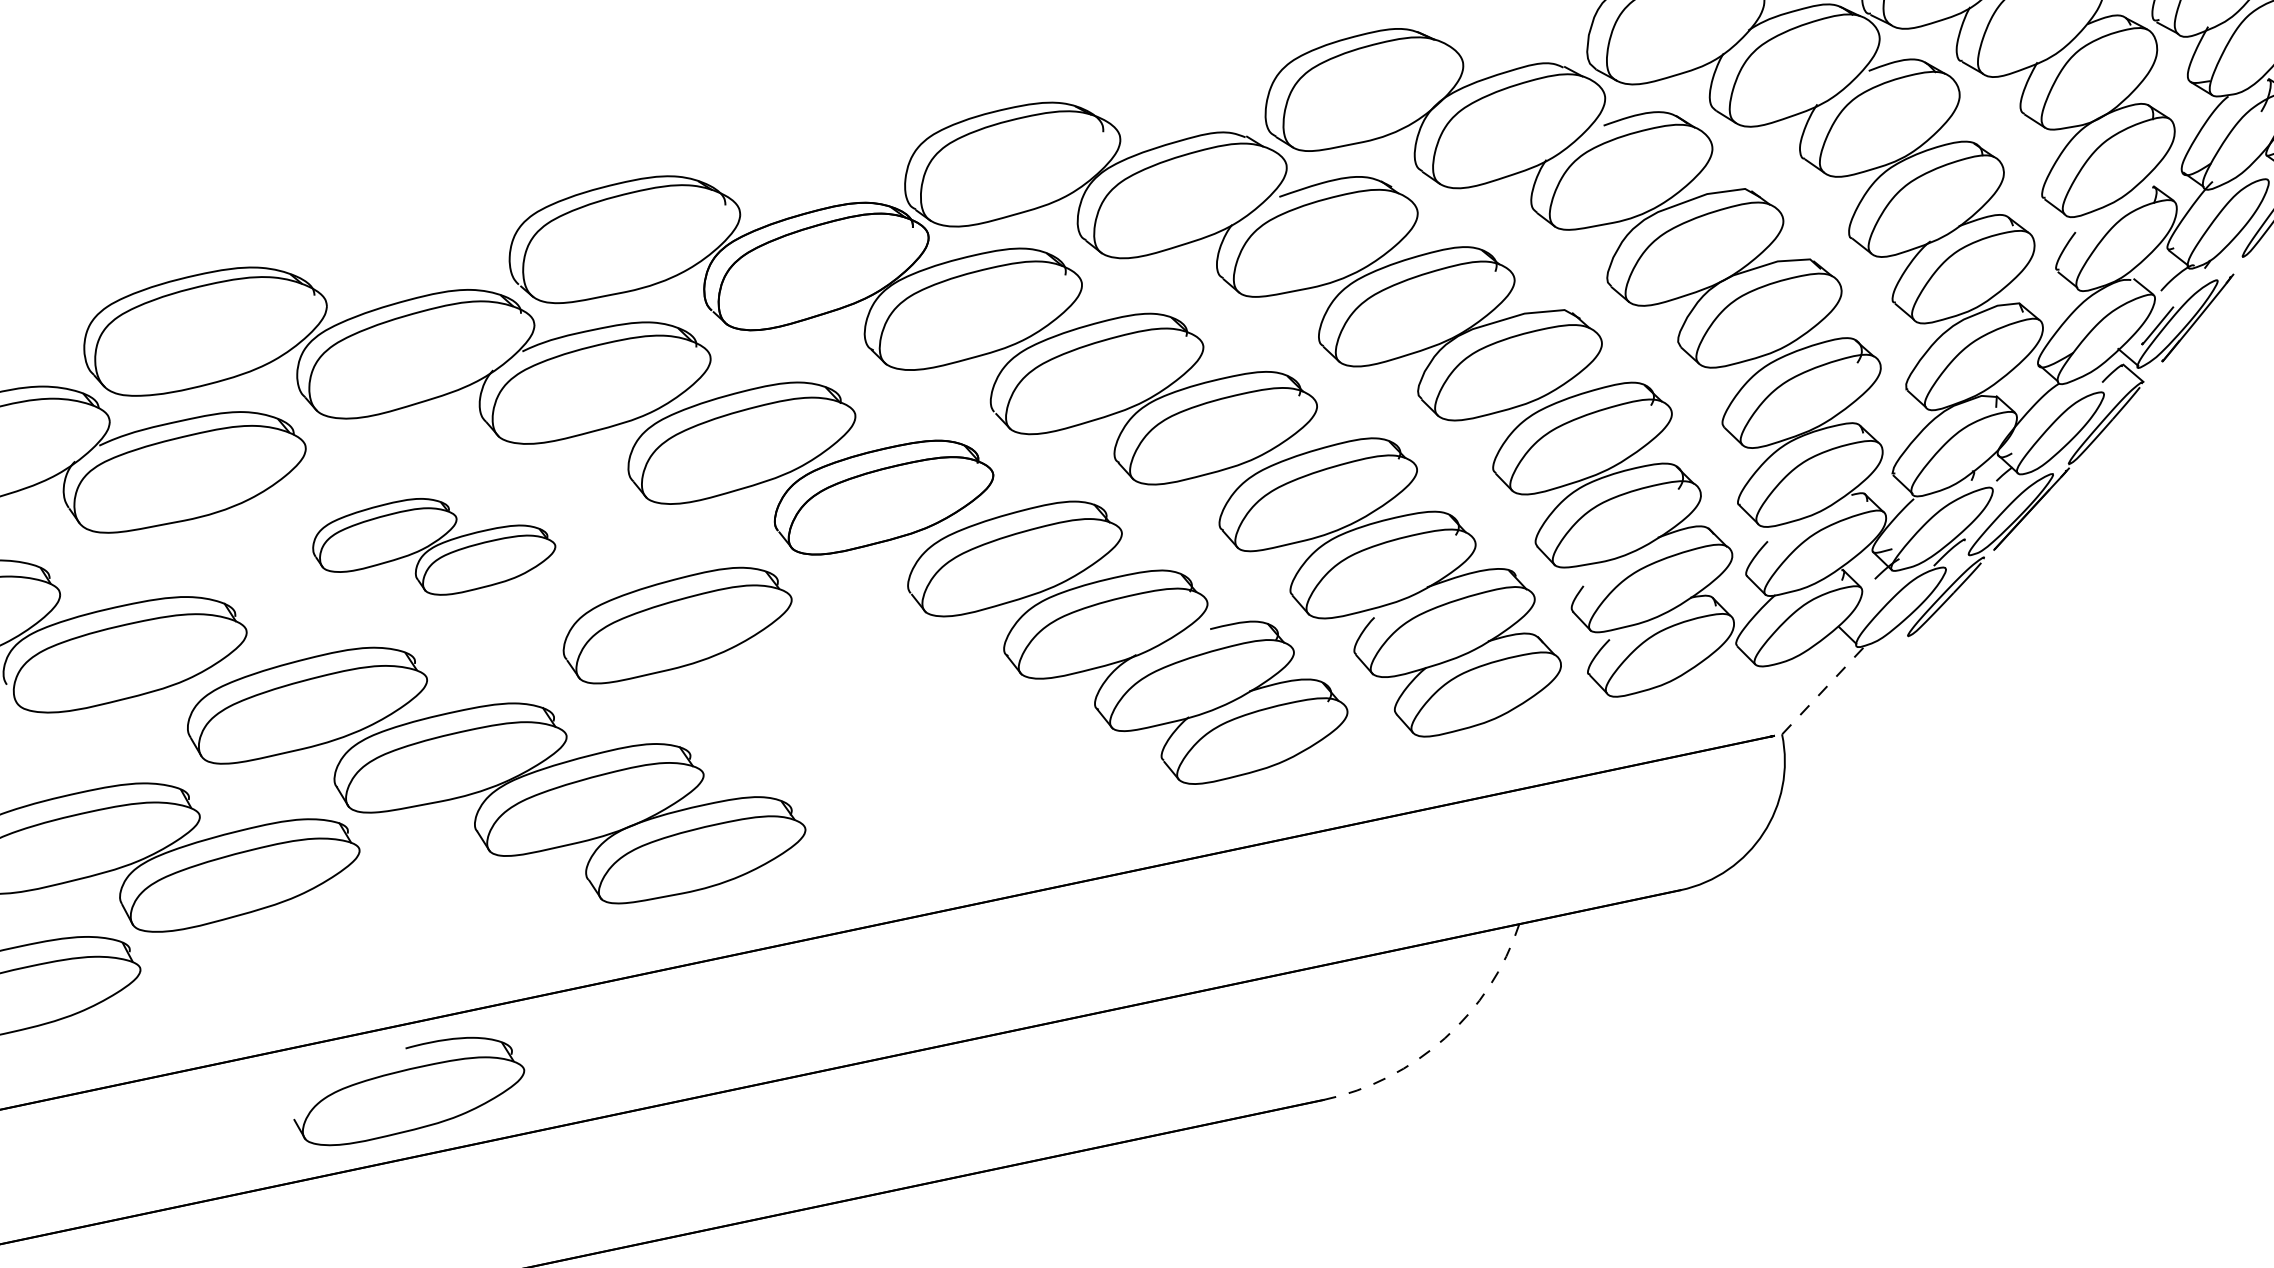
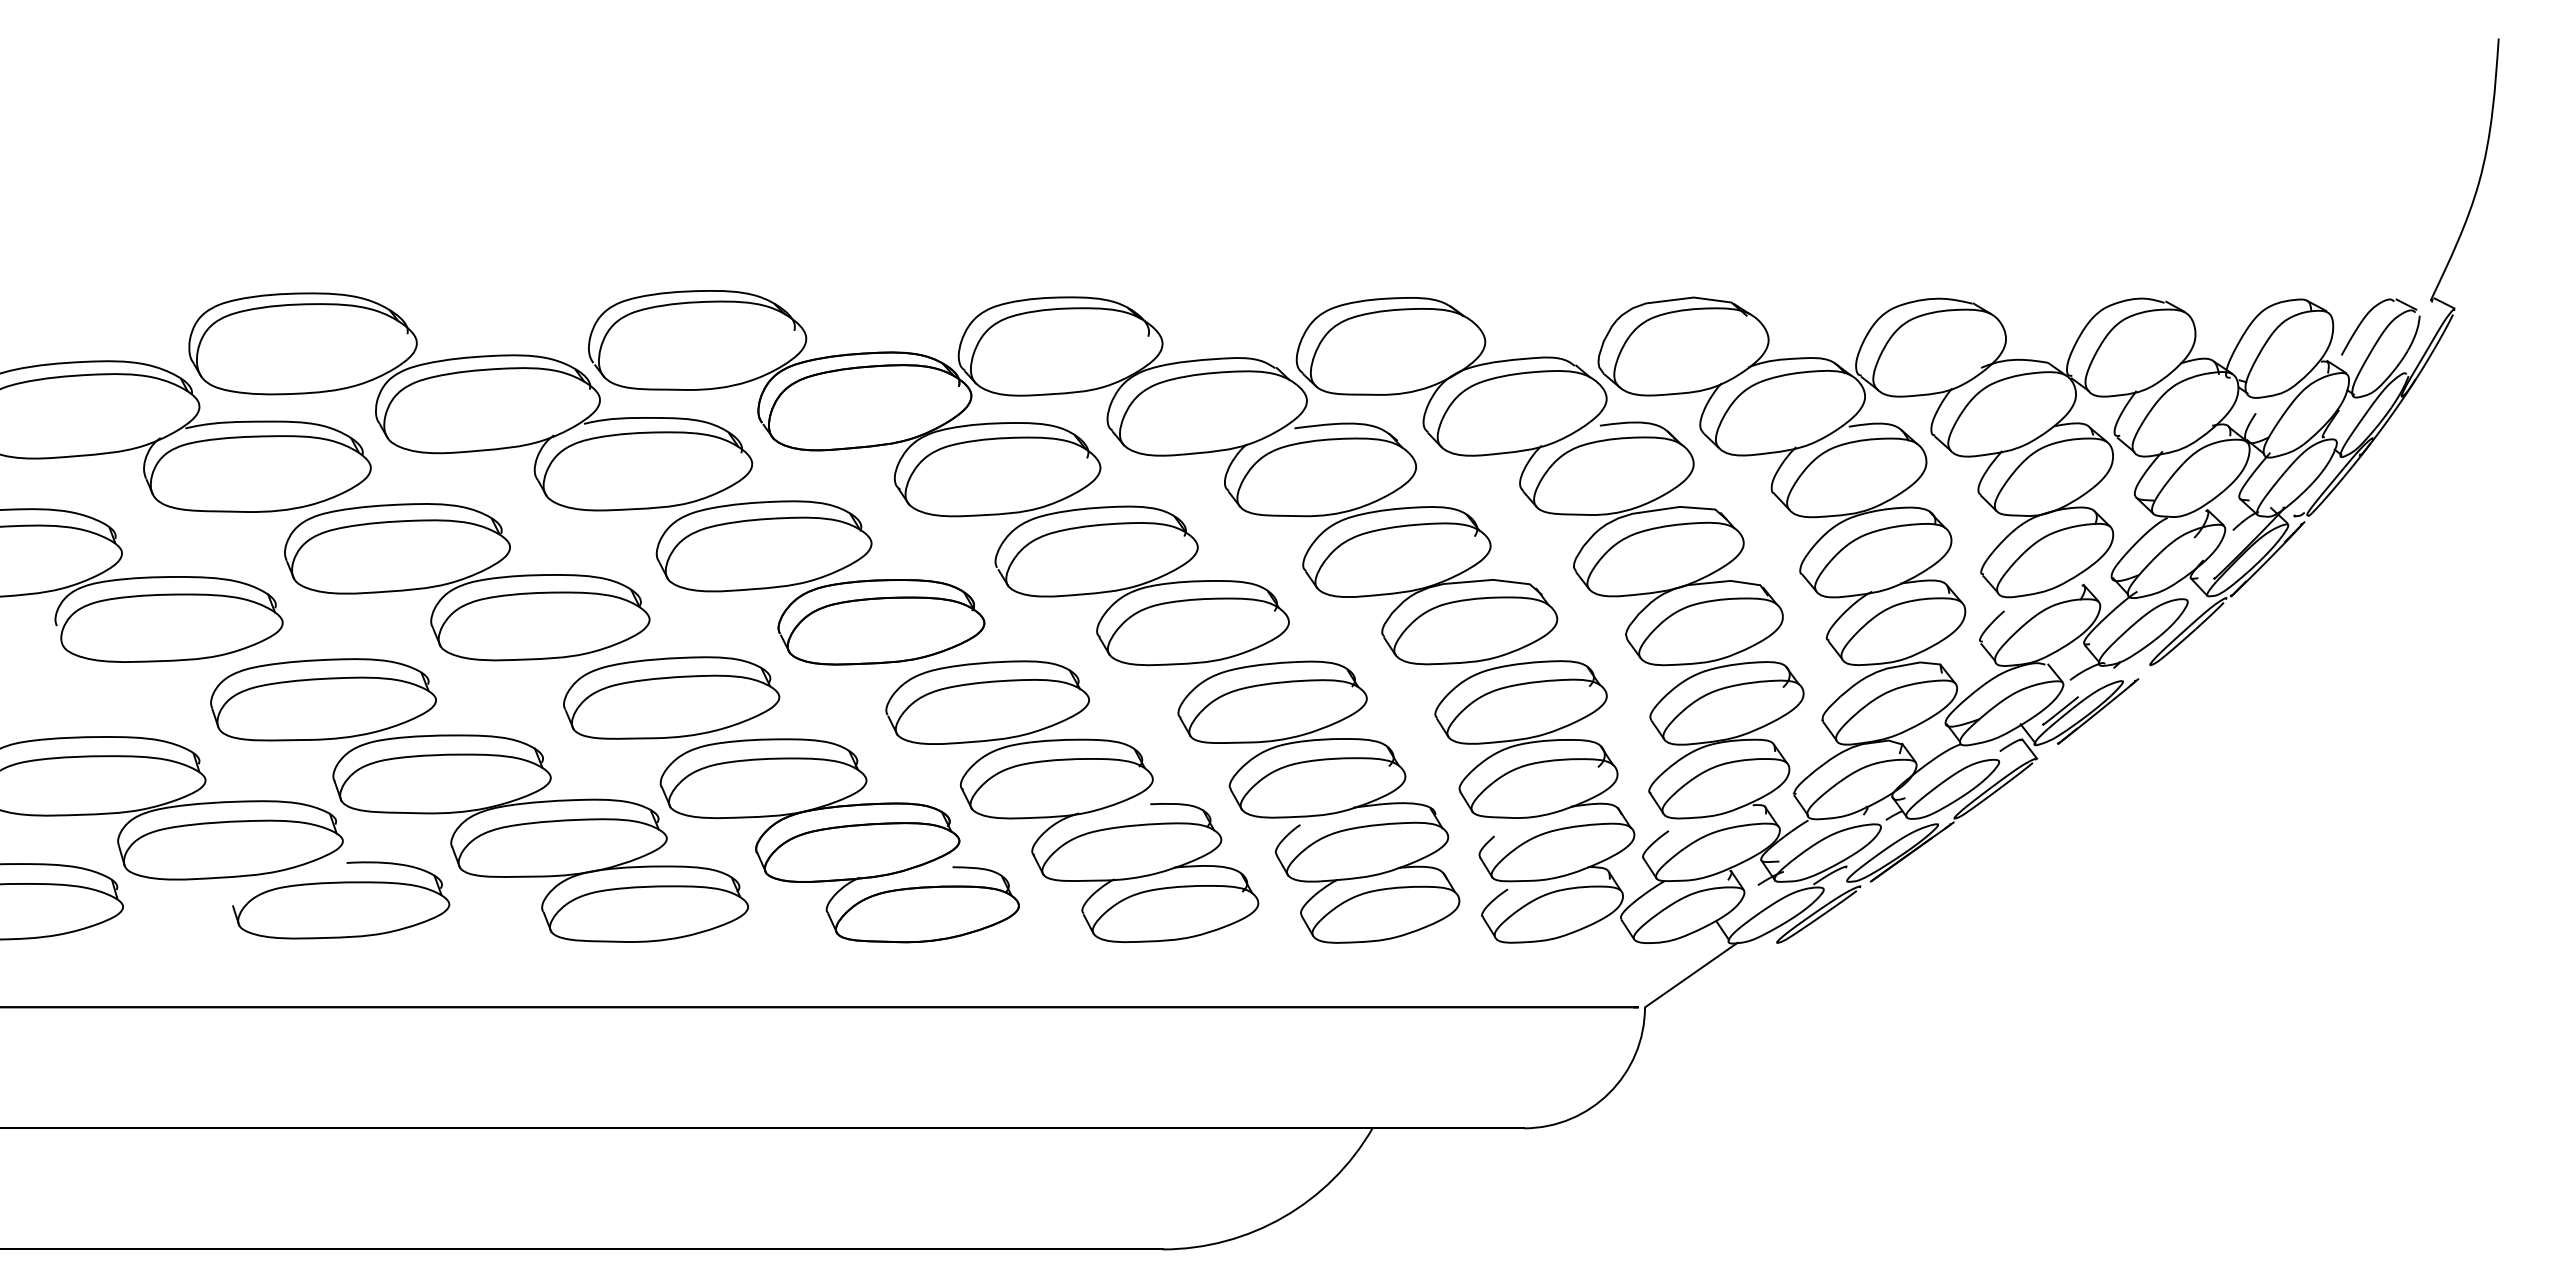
part: (434, 546) -> (467, 582), size x1.67
line: (1824, 688) -> (1691, 974), dashed -> solid
part: (887, 737) -> (839, 840), added
arc: (1444, 1037) -> (1283, 1216), dashed -> solid
part: (408, 1089) -> (341, 900), moved

